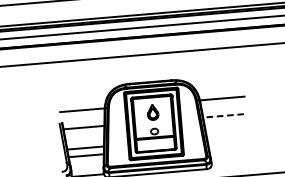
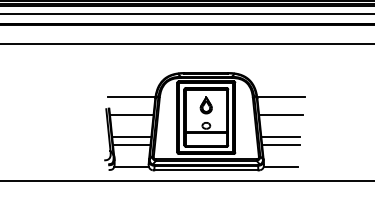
line: (223, 116) -> (280, 115), dashed -> solid
line: (224, 136) -> (280, 137), added
line: (225, 144) -> (280, 145), added
line: (227, 163) -> (280, 166), added

